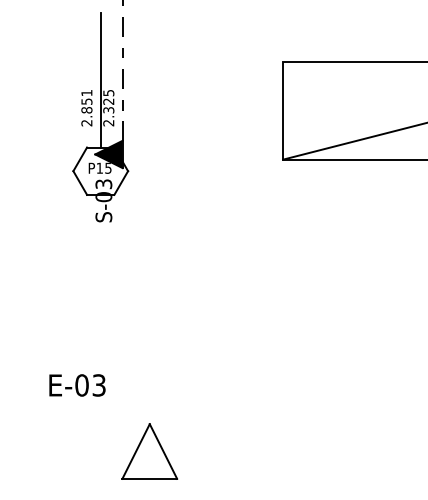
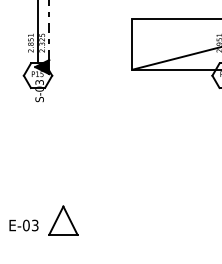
text: (76, 385) -> (23, 225), moved

